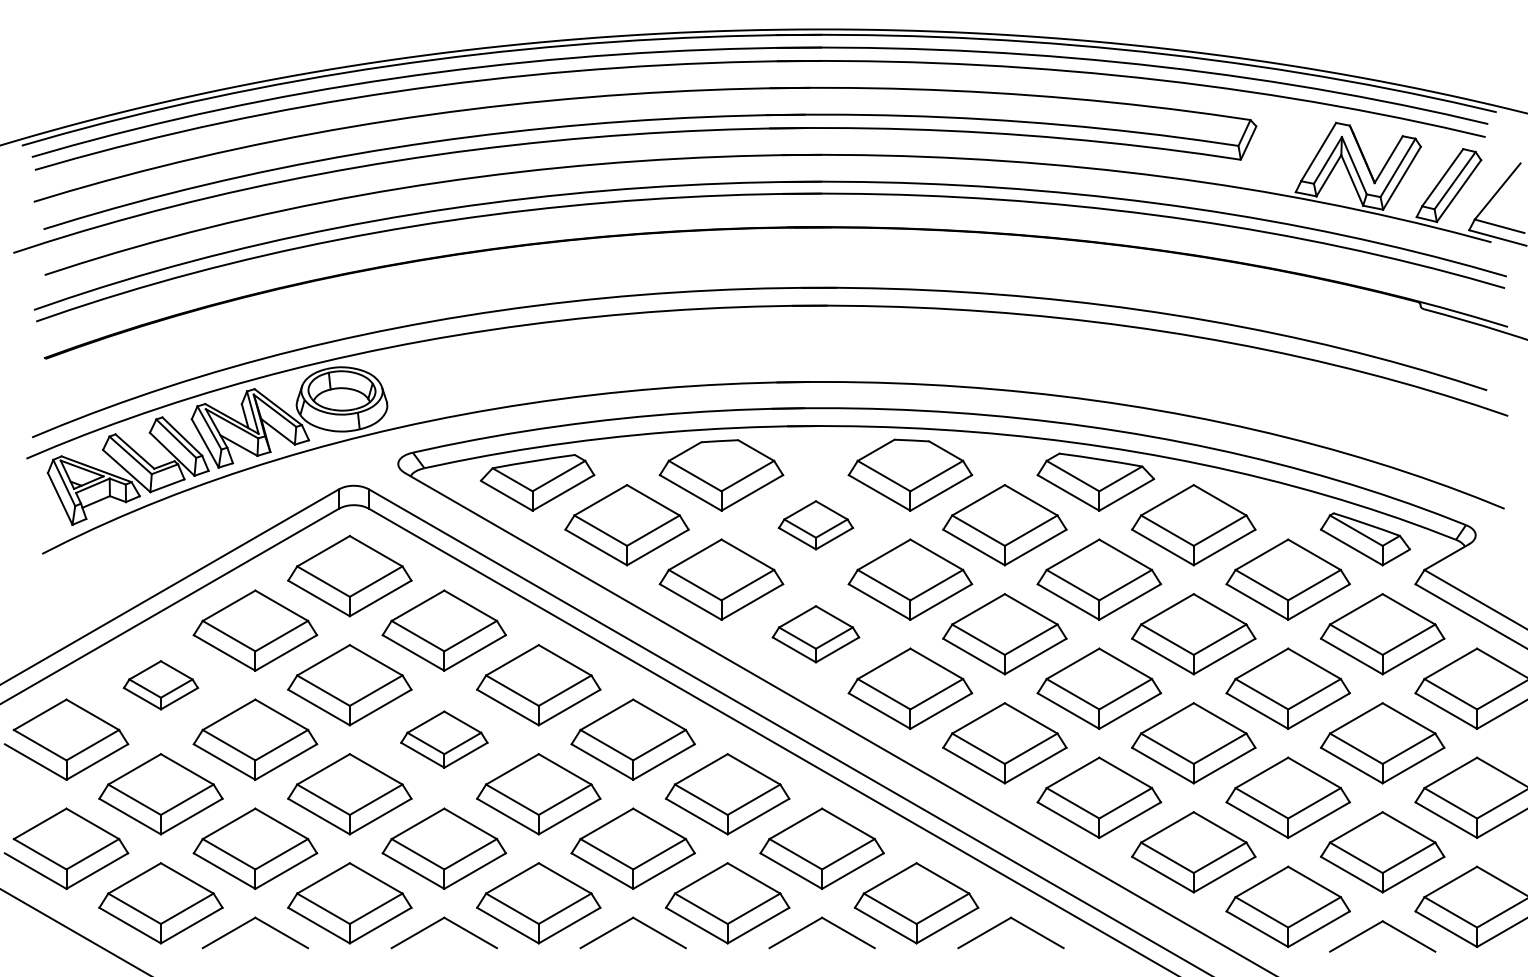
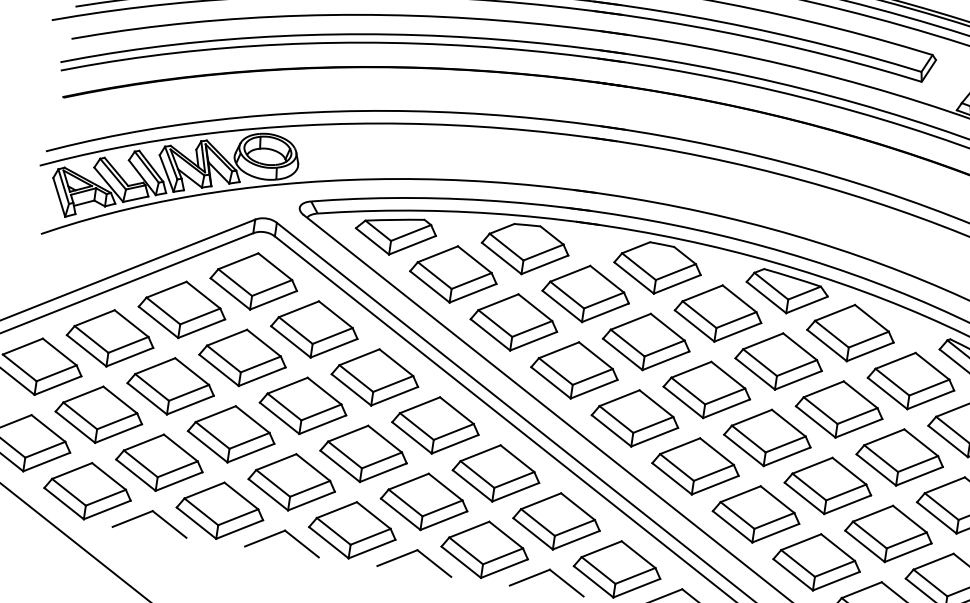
part: (815, 525) -> (585, 294), size x1.67
part: (815, 634) -> (574, 370), size x1.43
part: (160, 685) -> (110, 338), size x1.67
part: (444, 739) -> (303, 405), size x1.43

